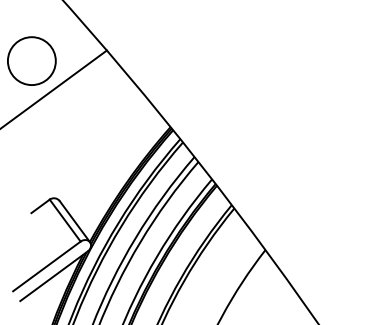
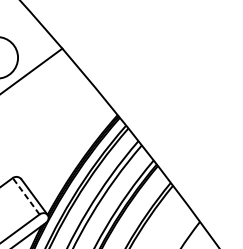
line: (64, 220) -> (25, 196), solid -> dashed

